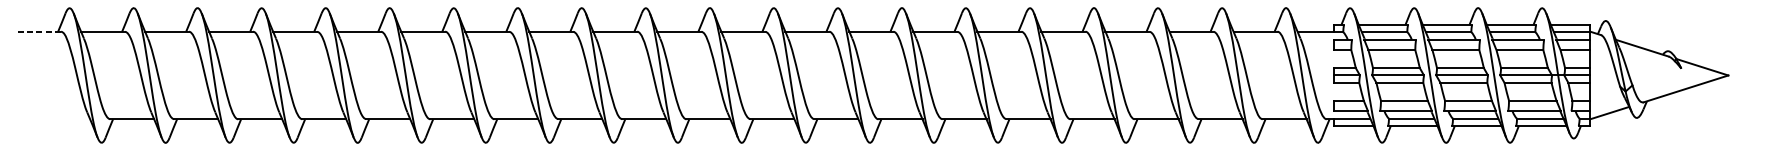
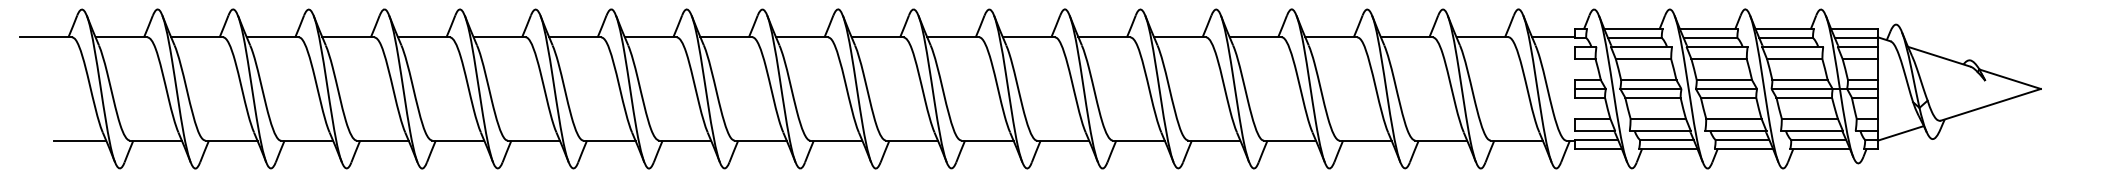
line: (38, 31) -> (45, 37), dashed -> solid
line: (68, 119) -> (80, 140), added

